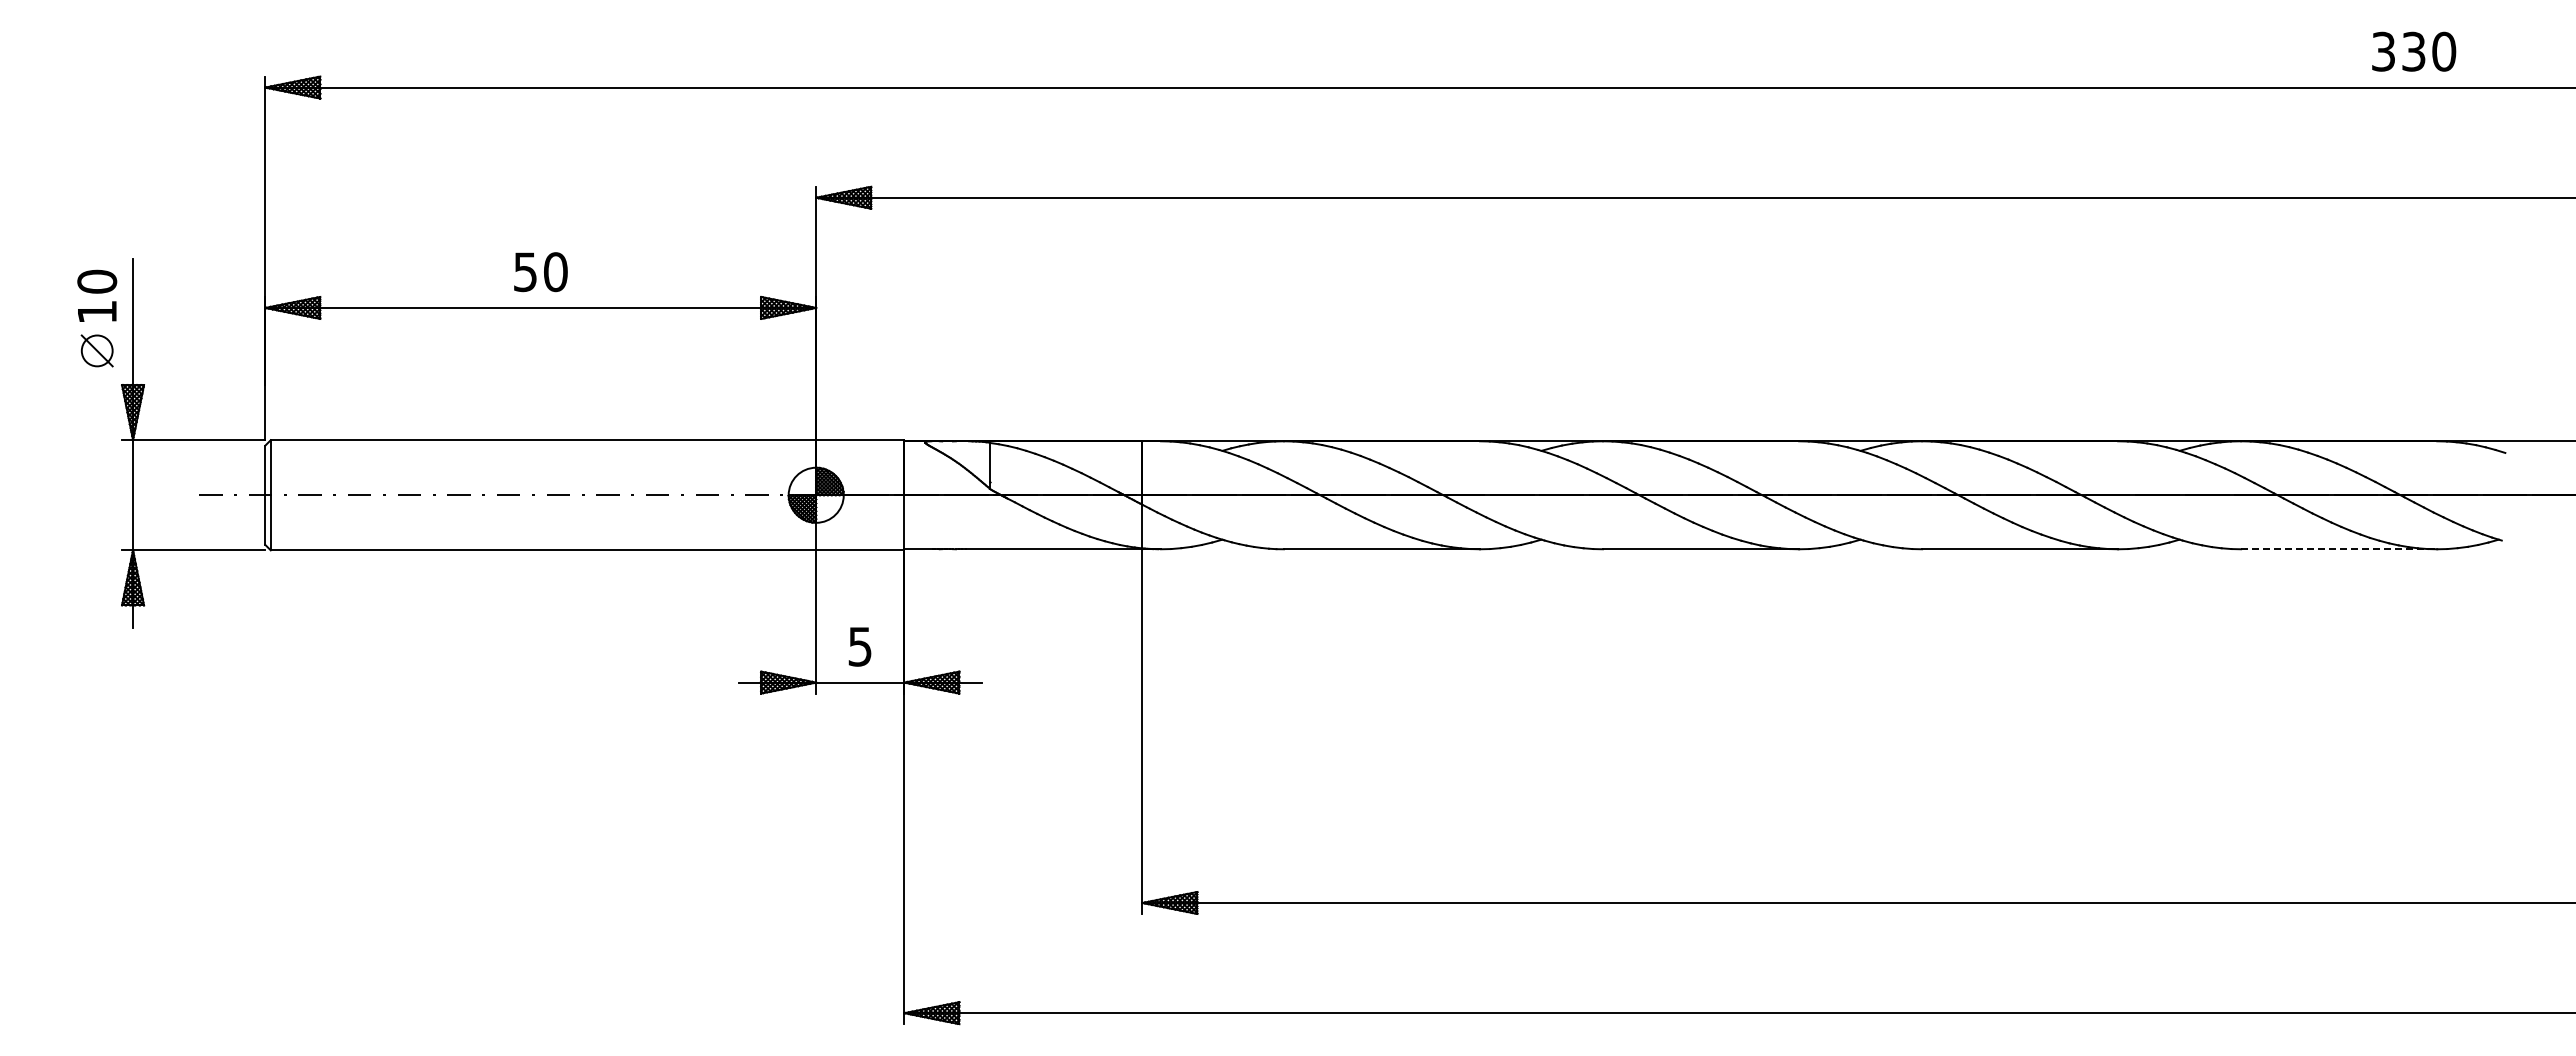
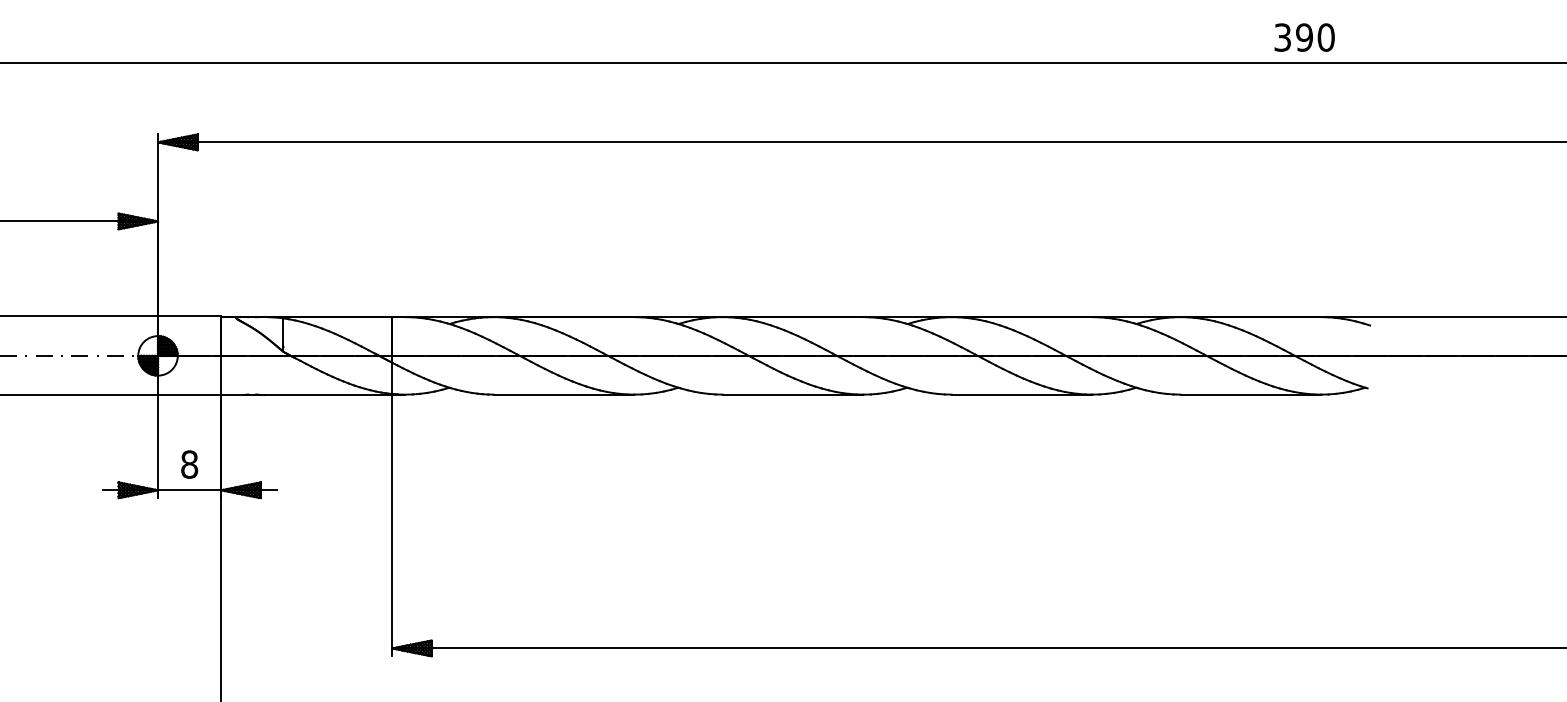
text: (2413, 51) -> (1304, 37), 330 -> 390
line: (2339, 549) -> (1251, 394), dashed -> solid
text: (860, 646) -> (189, 464), 5 -> 8

